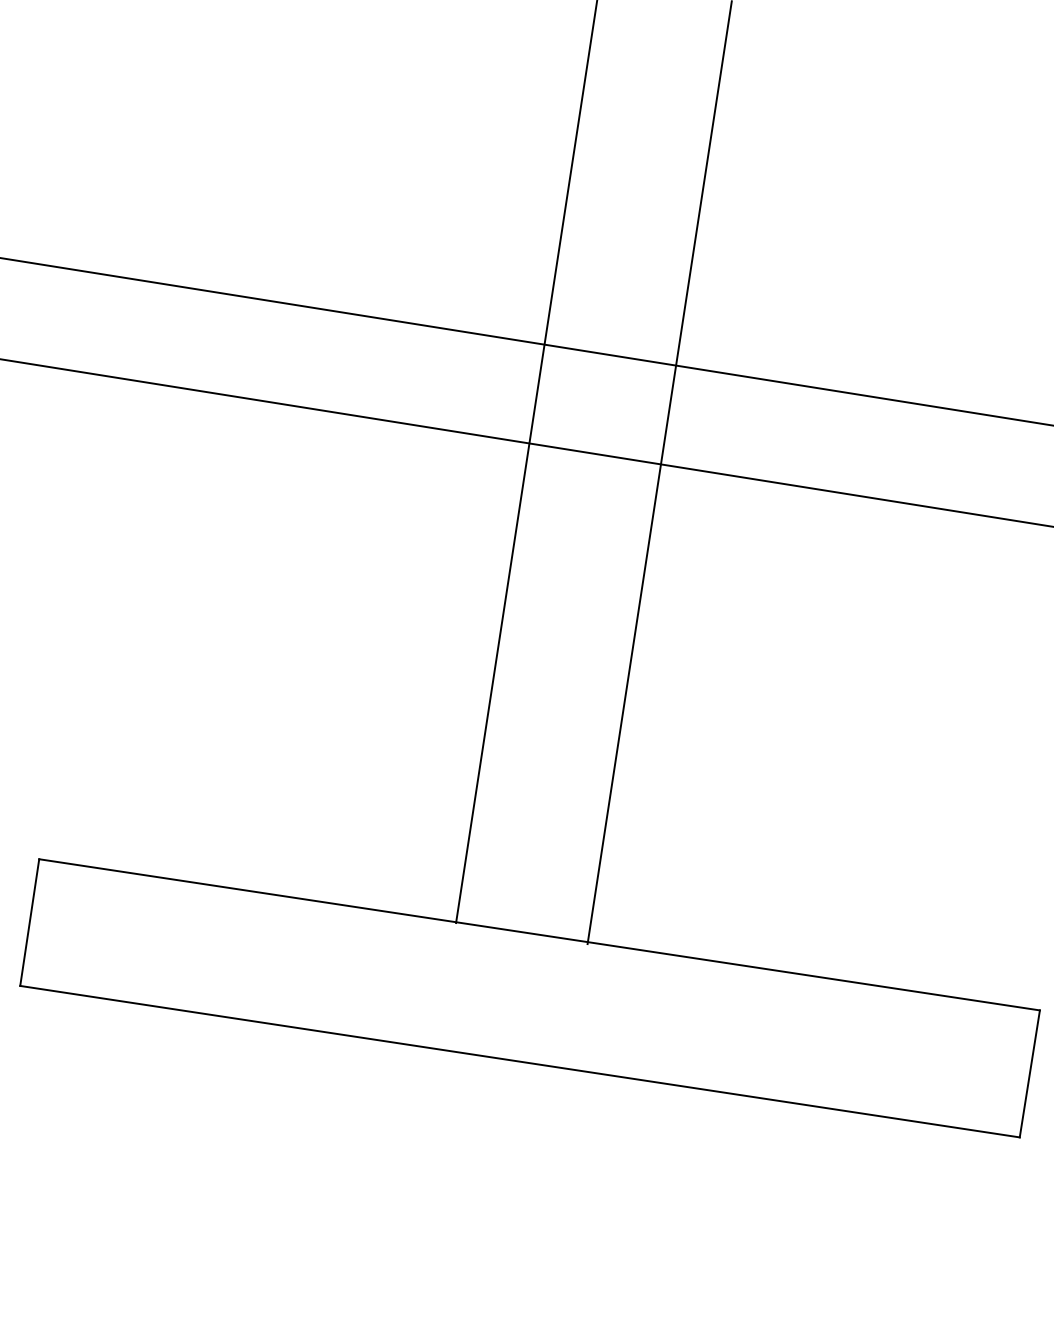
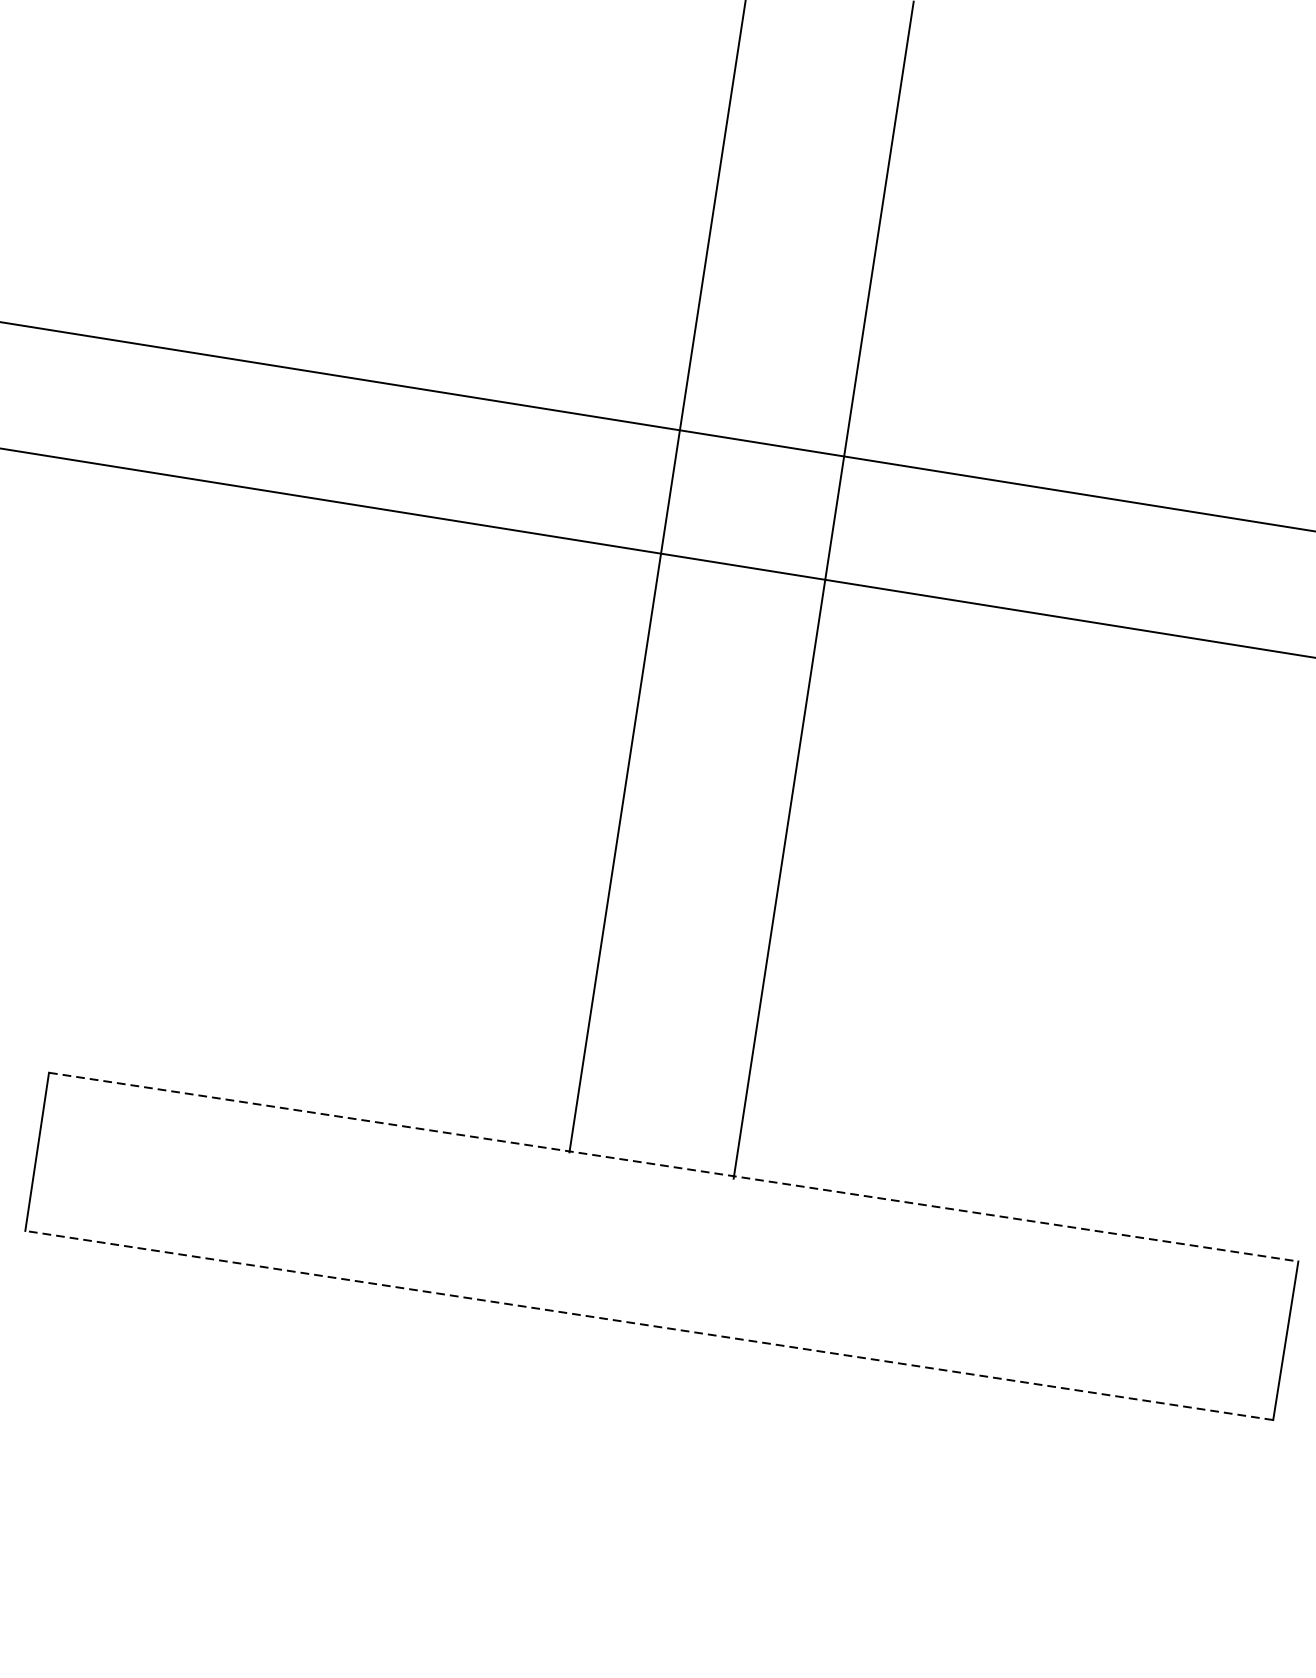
line: (540, 934) -> (674, 1166), solid -> dashed
line: (519, 1061) -> (648, 1325), solid -> dashed

